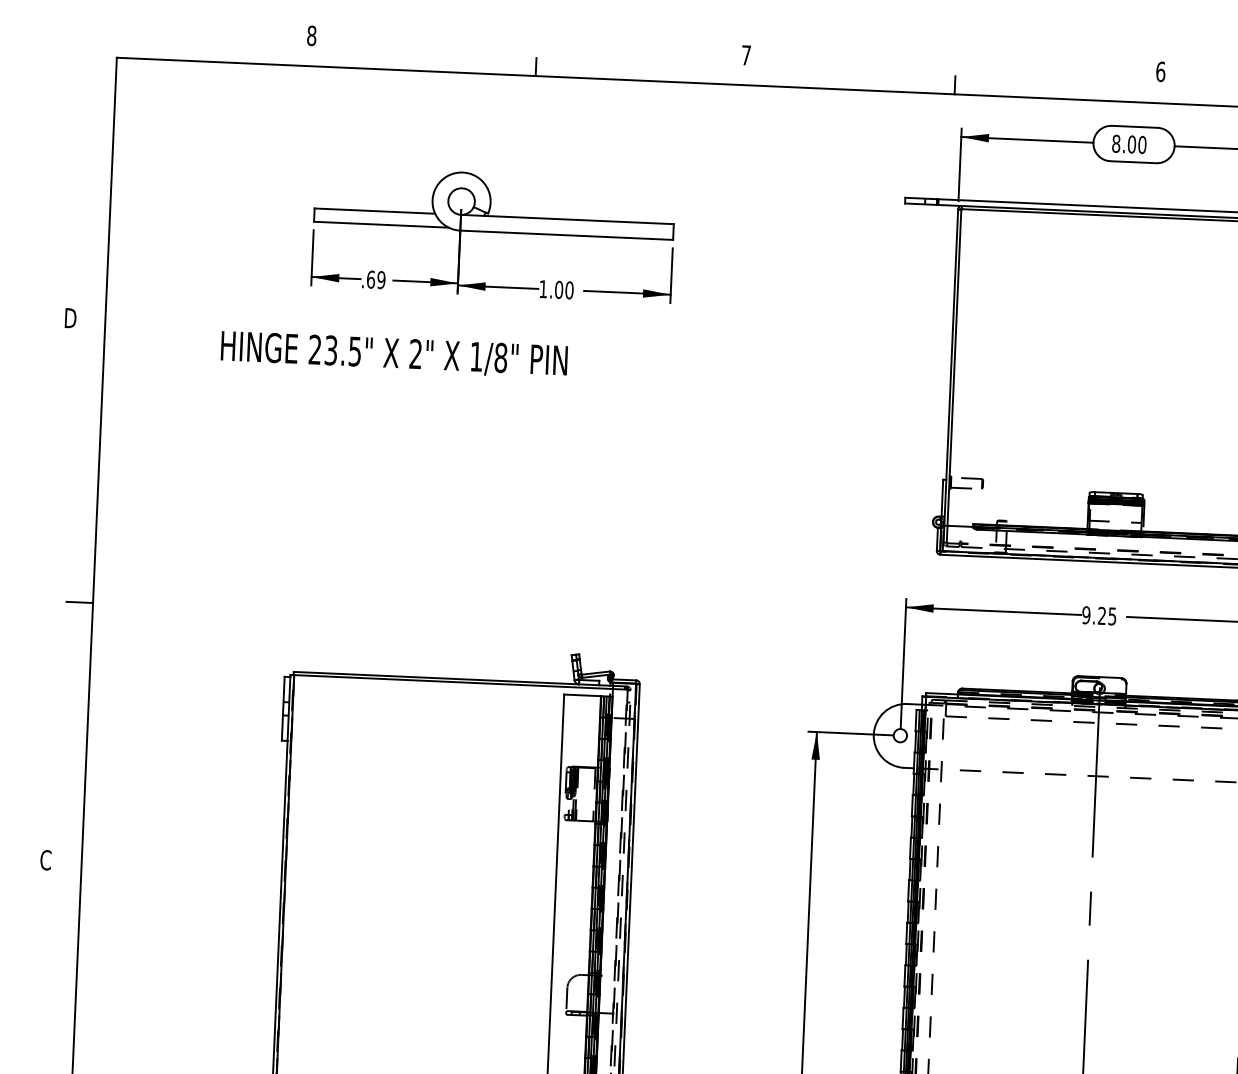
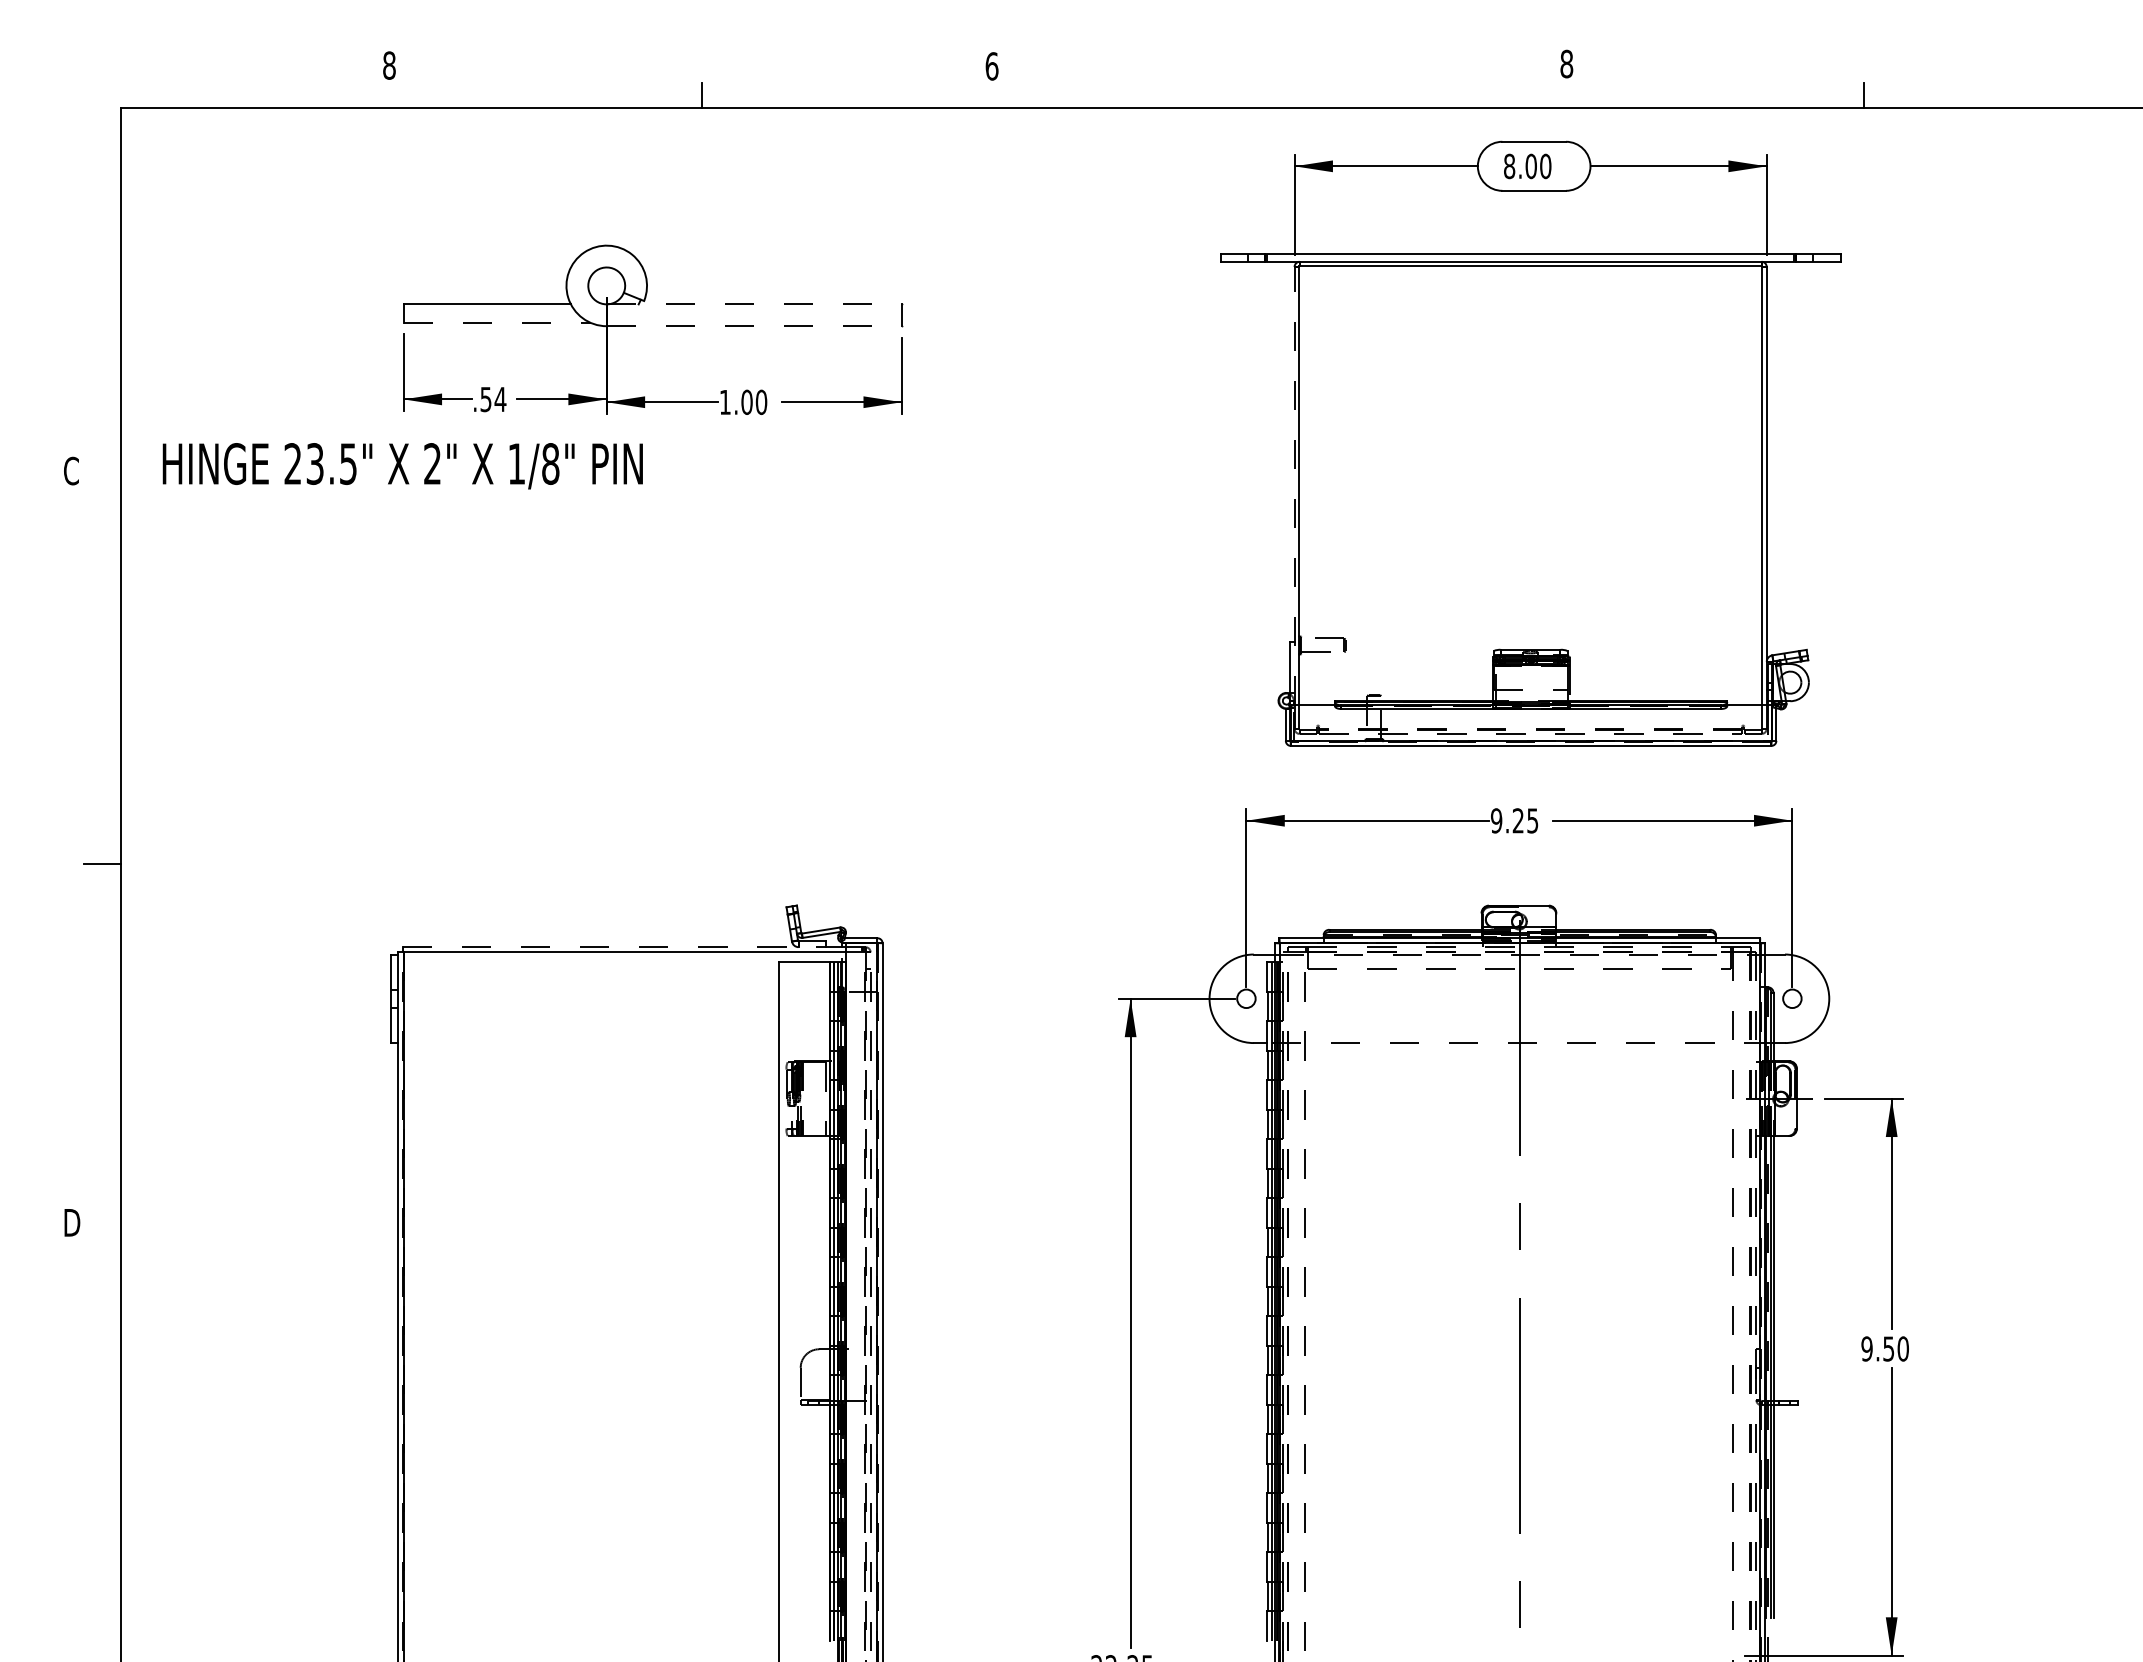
text: (745, 55) -> (991, 66), 7 -> 6
text: (1160, 71) -> (1566, 63), 6 -> 8
line: (954, 84) -> (1282, 94), removed
line: (567, 219) -> (754, 304), solid -> dashed
line: (381, 224) -> (497, 322), solid -> dashed
line: (566, 235) -> (754, 326), solid -> dashed
text: (376, 279) -> (493, 399), .69 -> .54
text: (70, 317) -> (72, 470), D -> C
text: (394, 355) -> (402, 466), moved
line: (951, 367) -> (1294, 485), solid -> dashed
line: (453, 679) -> (624, 947), solid -> dashed
text: (46, 860) -> (71, 1222), C -> D

